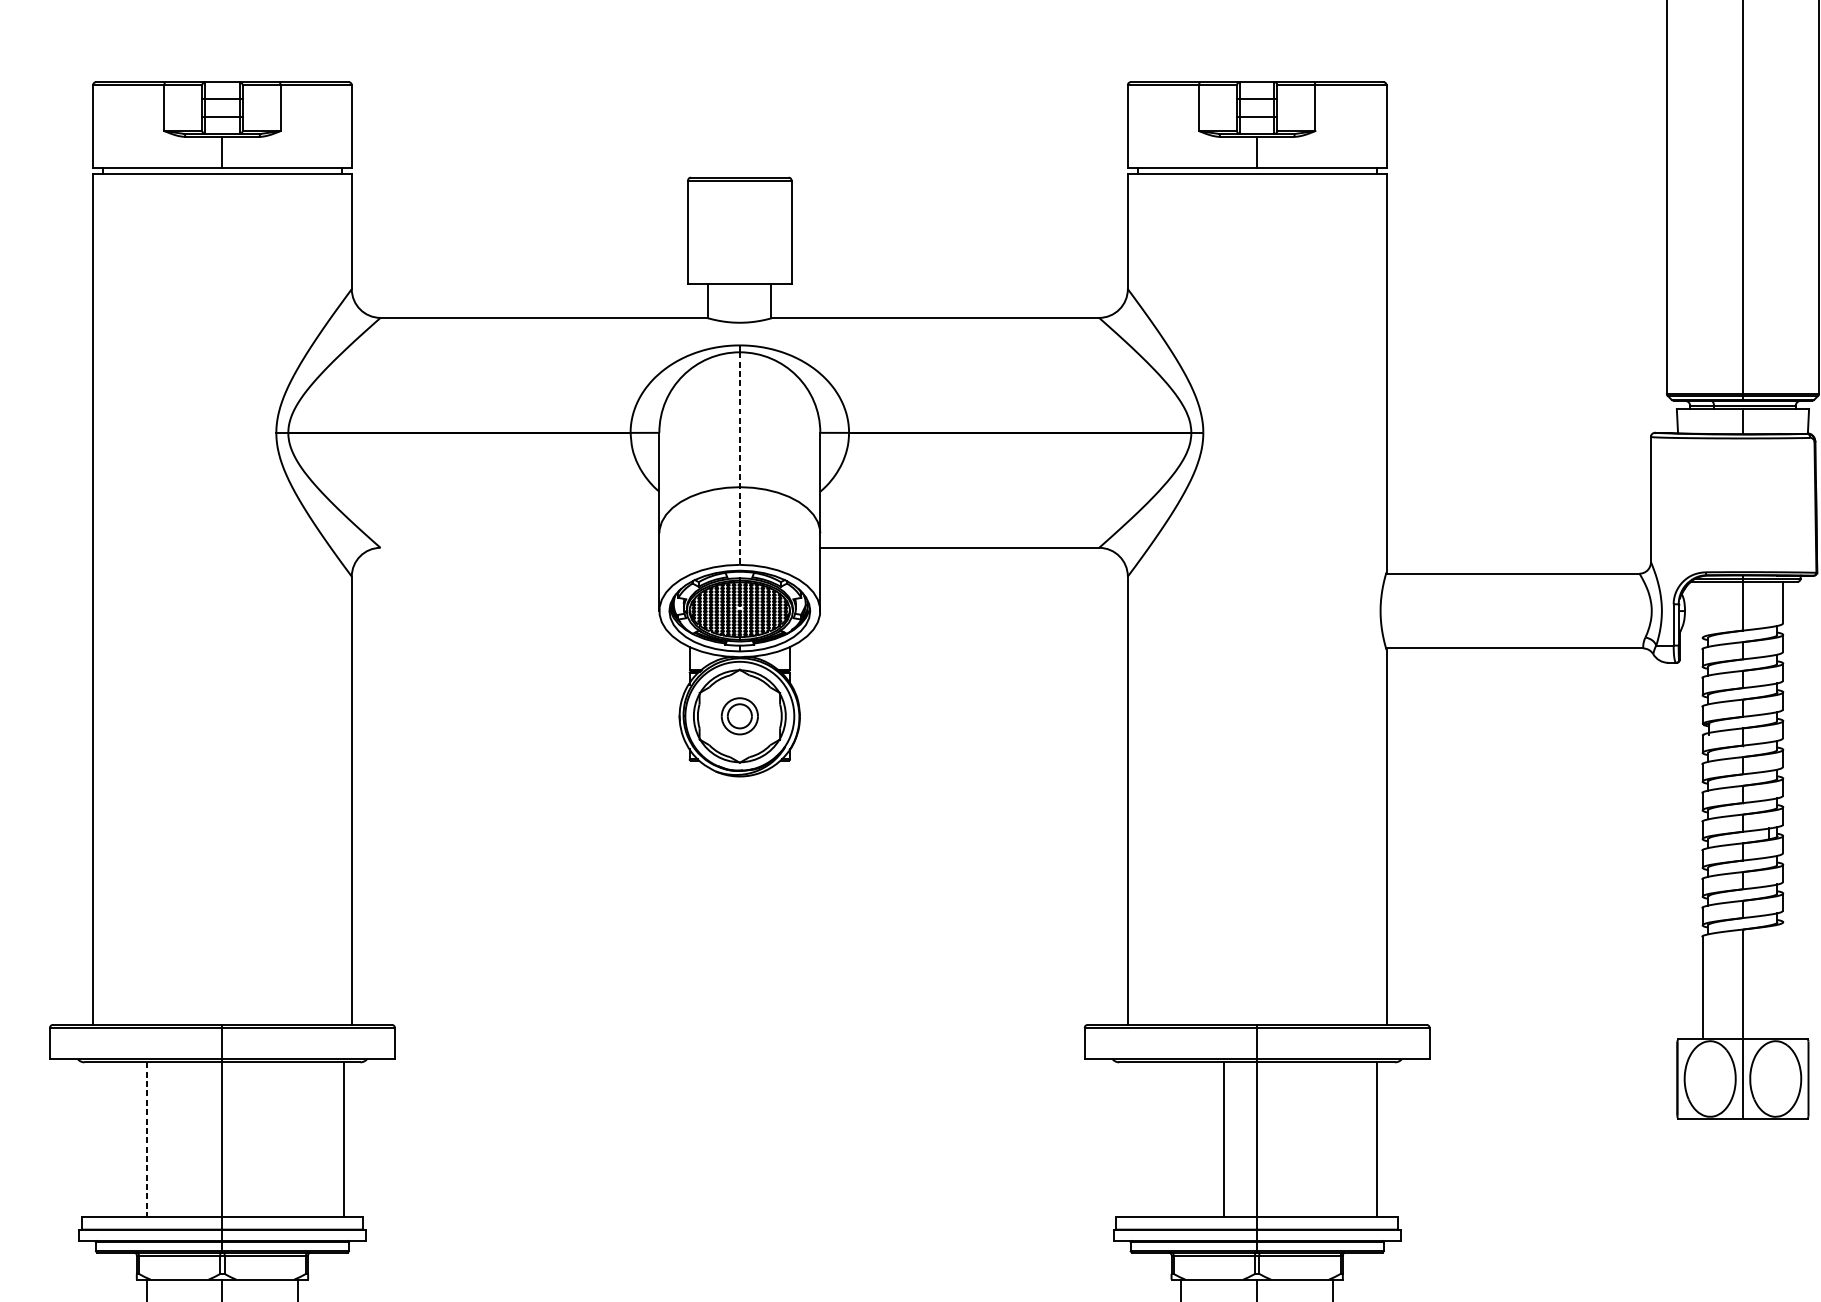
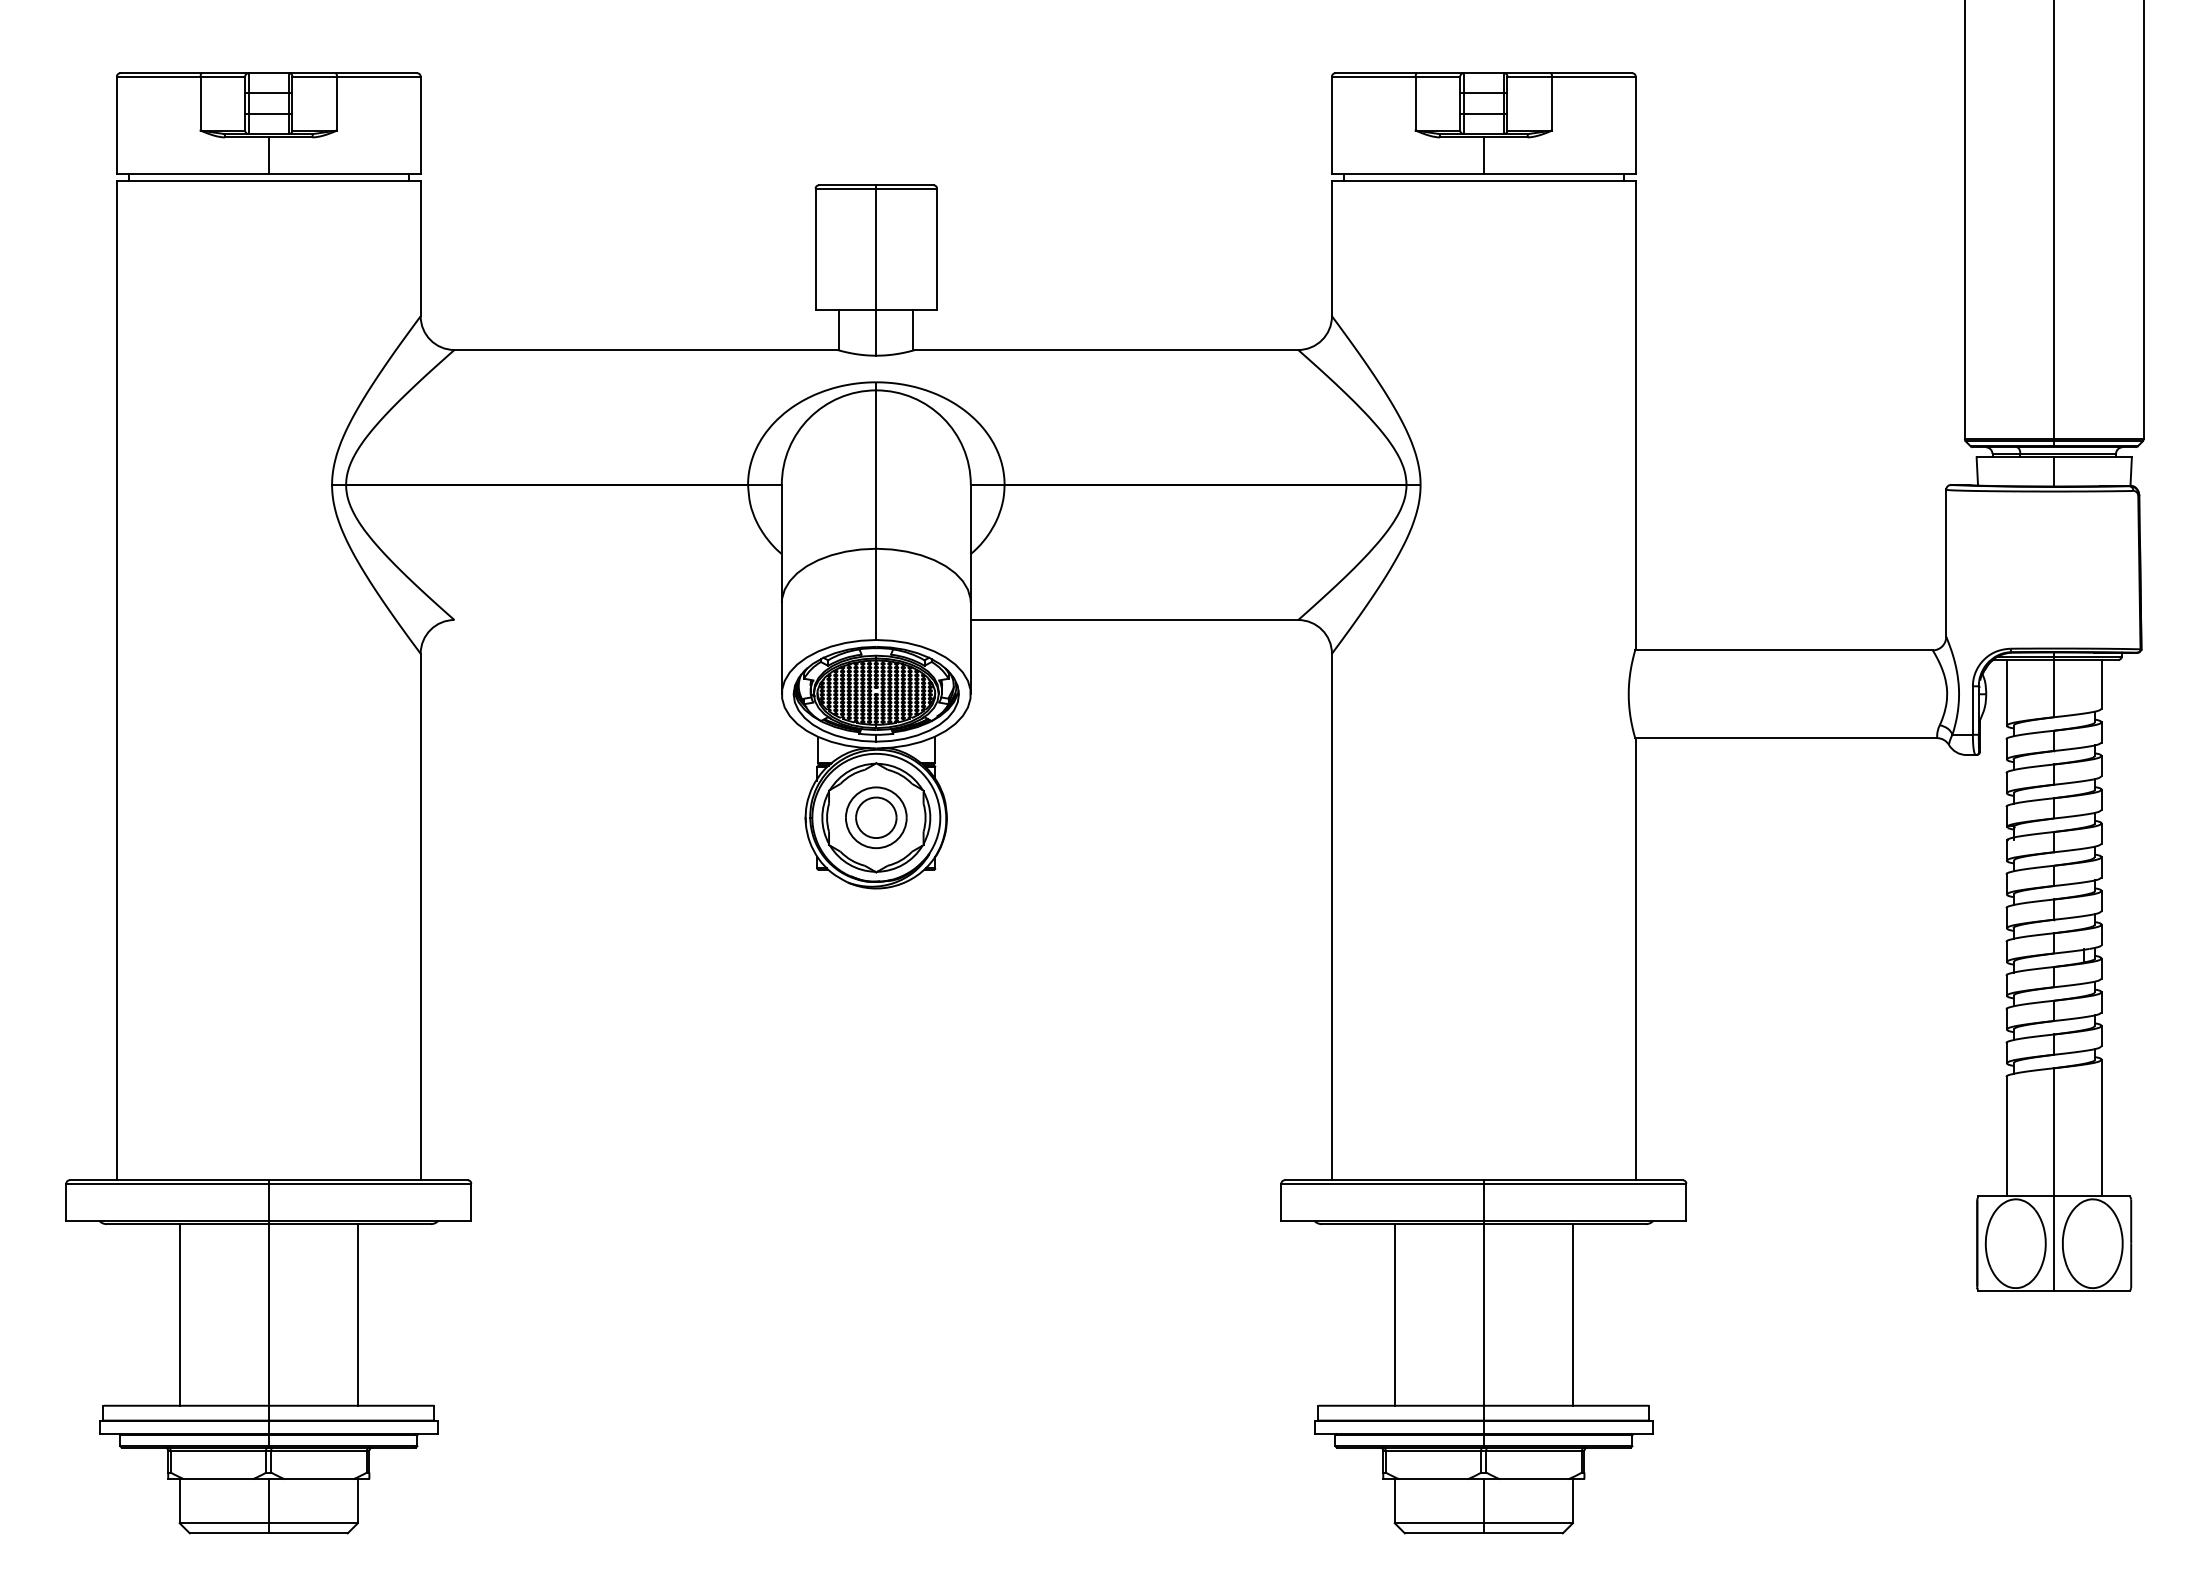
line: (739, 250) -> (876, 270), added
line: (739, 458) -> (876, 515), dashed -> solid
line: (1703, 609) -> (2007, 692), added
part: (739, 716) -> (876, 817), size x1.43
line: (1783, 980) -> (2101, 1127), added
line: (146, 1139) -> (179, 1314), dashed -> solid
line: (343, 1139) -> (357, 1314), moved
line: (1223, 1139) -> (1394, 1314), moved
line: (1376, 1139) -> (1572, 1314), moved

